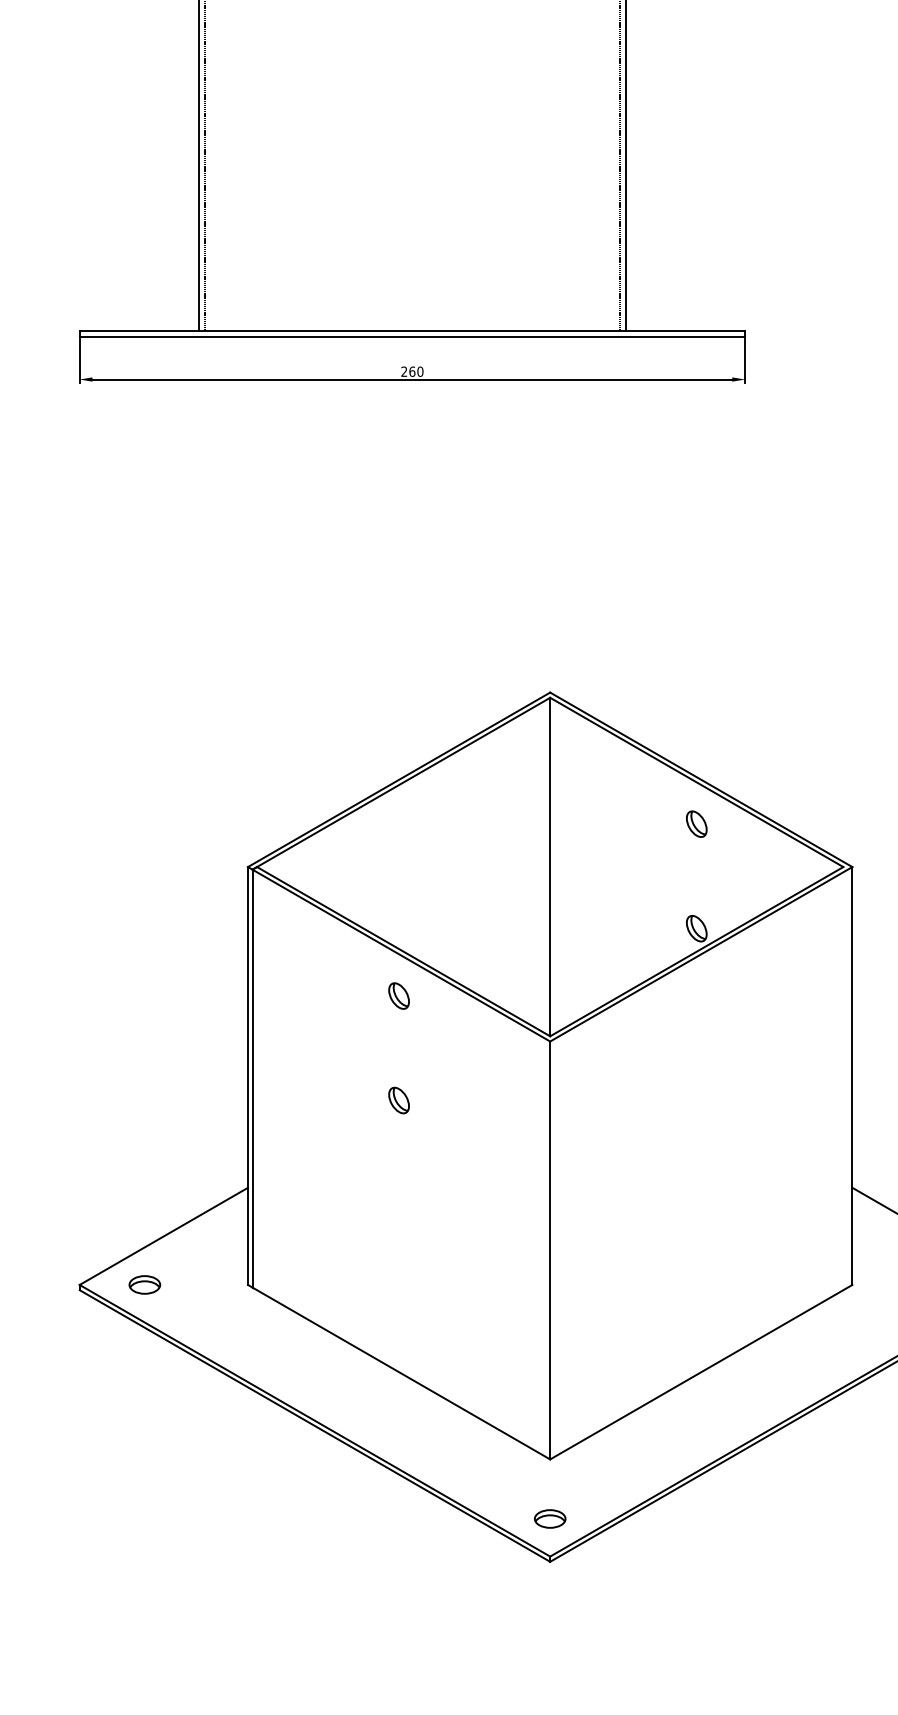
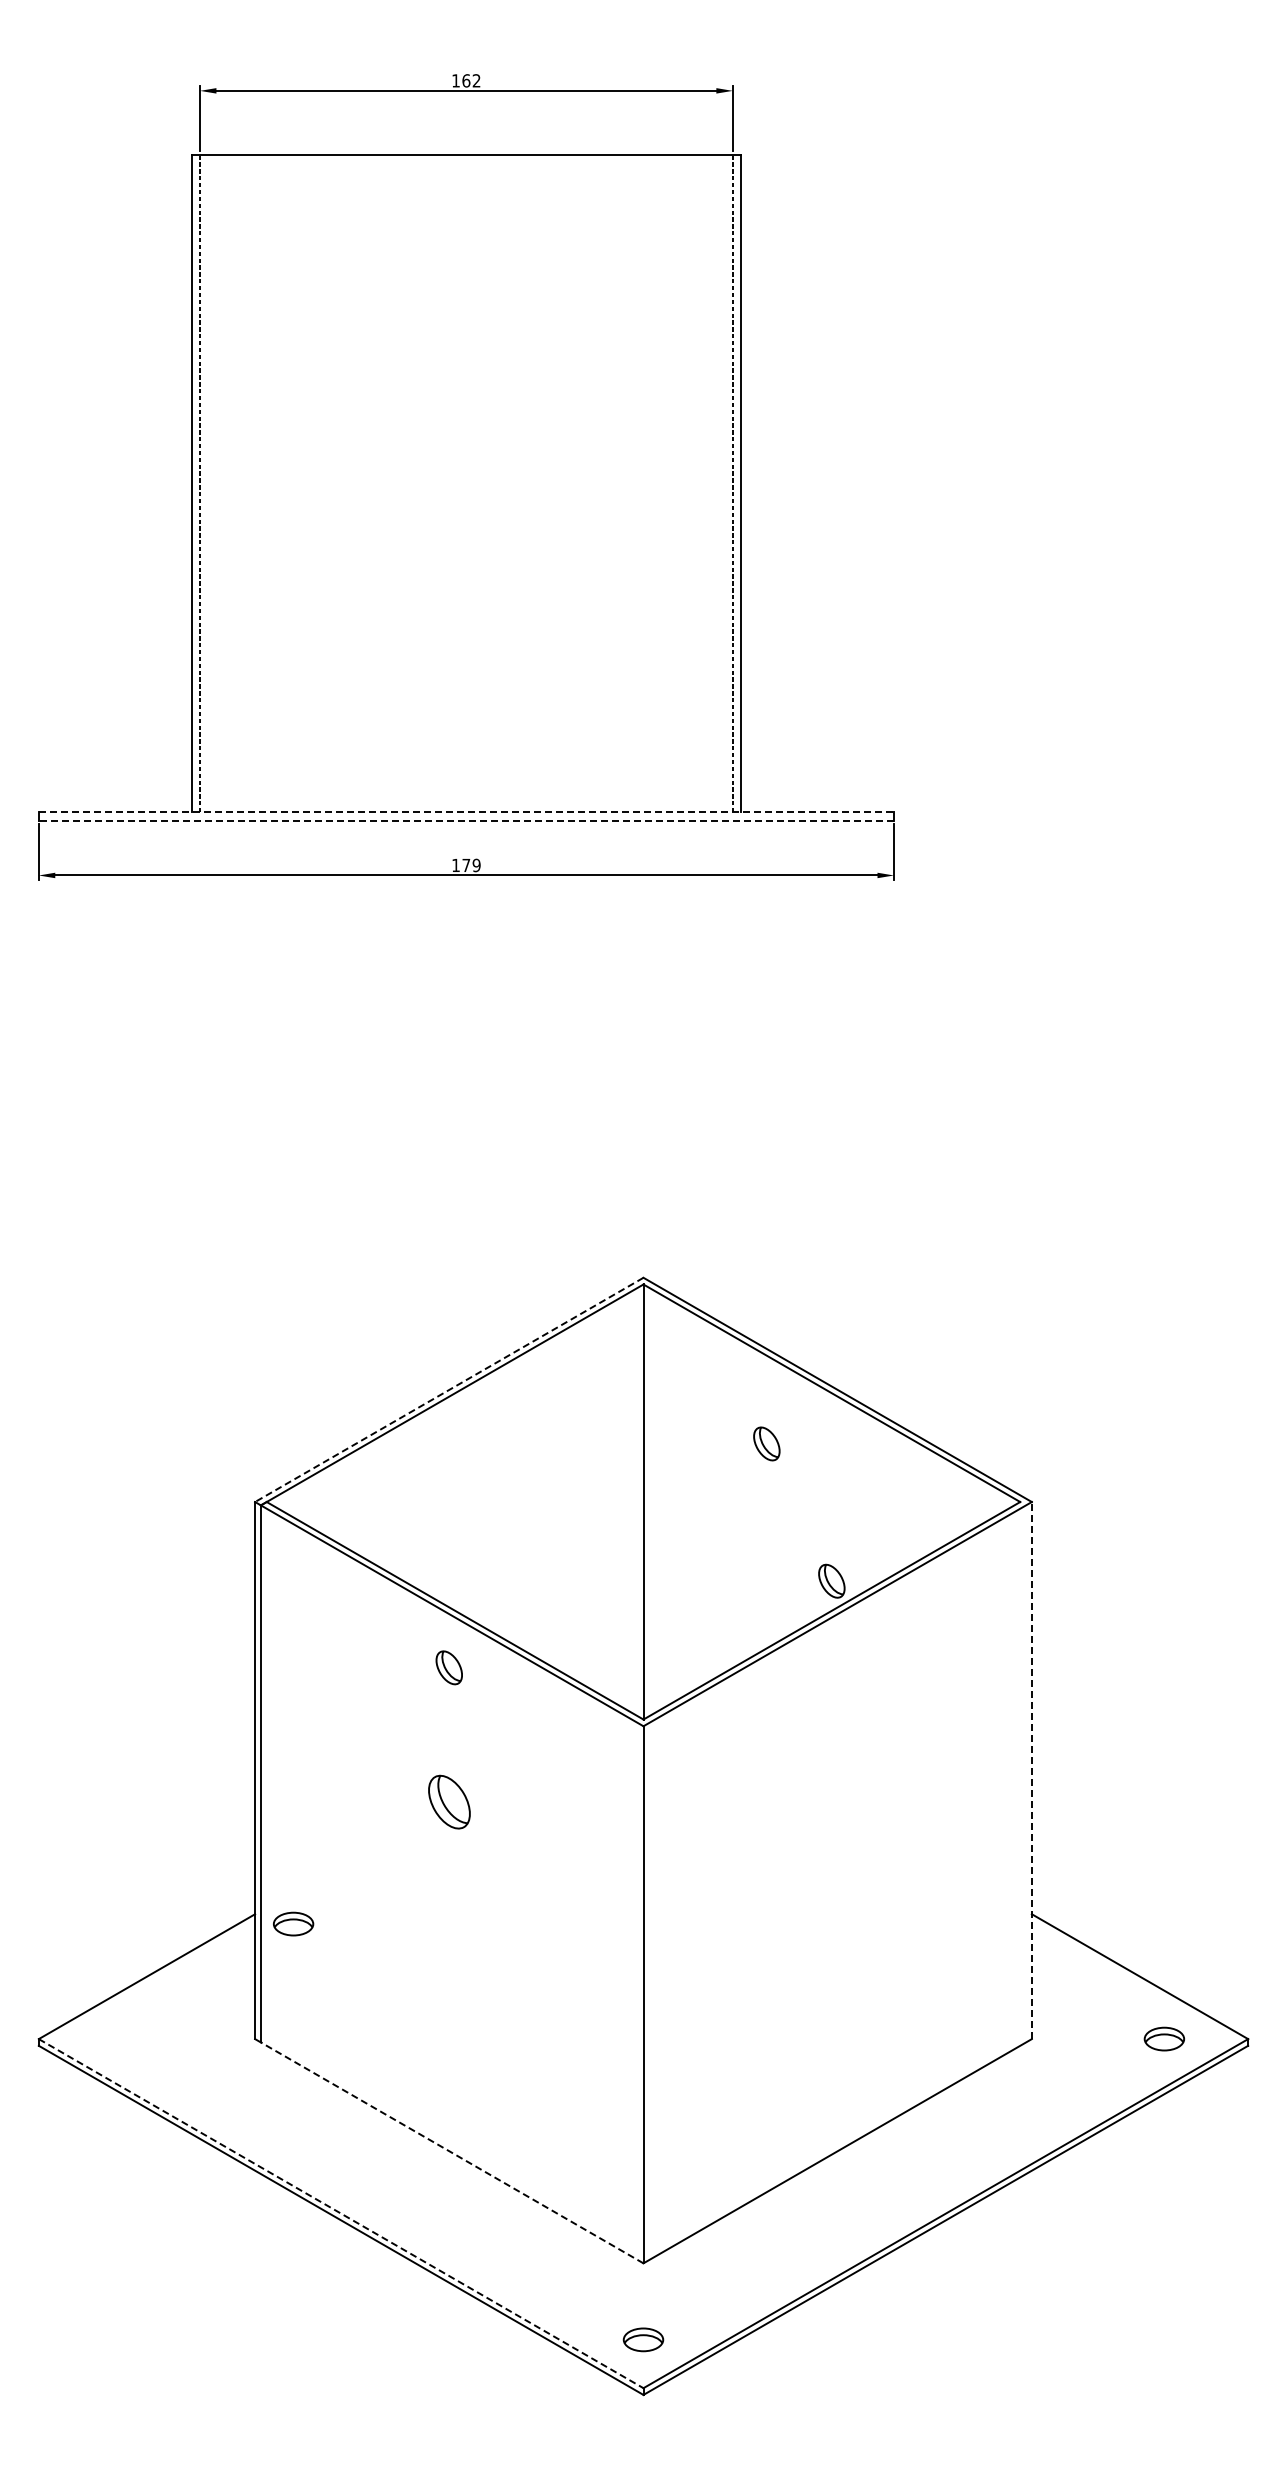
line: (412, 330) -> (466, 812), solid -> dashed
line: (412, 336) -> (466, 820), solid -> dashed
text: (412, 371) -> (466, 865), 260 -> 179
line: (398, 780) -> (448, 1390), solid -> dashed
part: (696, 823) -> (766, 1443), moved
line: (852, 1075) -> (1031, 1770), solid -> dashed
part: (398, 1100) -> (448, 1801), size x1.6
part: (144, 1284) -> (293, 1923), moved
line: (401, 1373) -> (452, 2152), solid -> dashed
line: (315, 1420) -> (341, 2213), solid -> dashed

